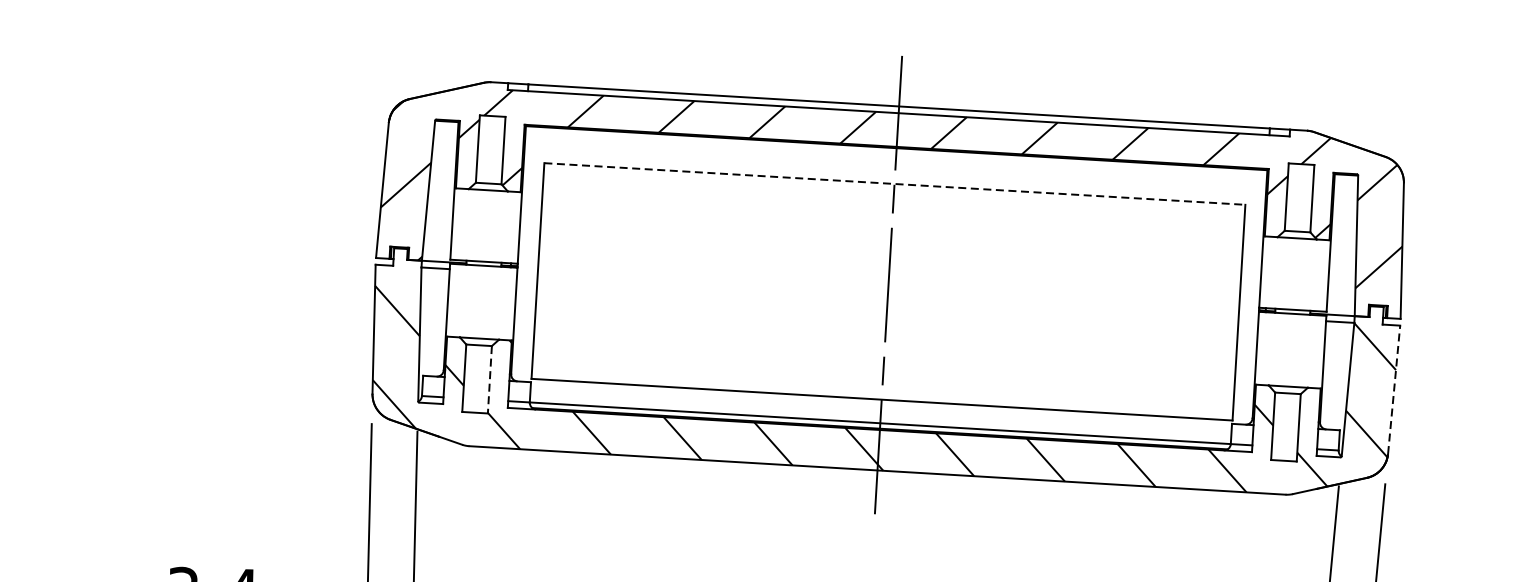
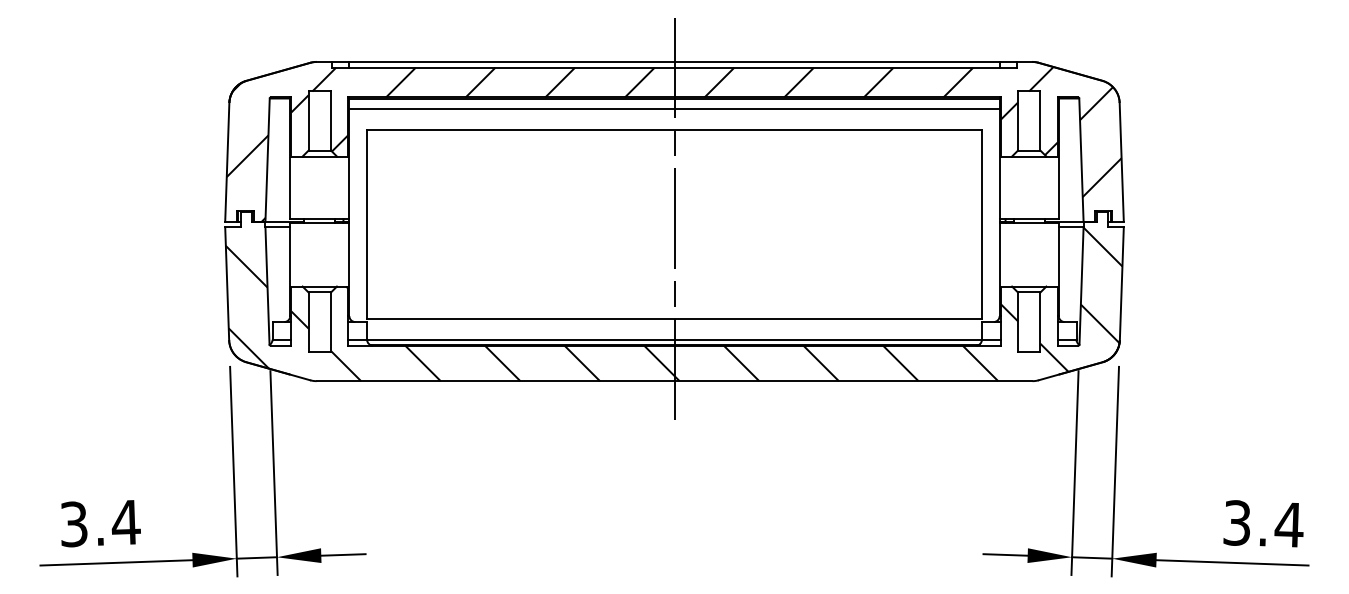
line: (895, 160) -> (674, 109), added
line: (895, 183) -> (675, 129), dashed -> solid
line: (490, 380) -> (331, 322), dashed -> solid
line: (1393, 389) -> (1121, 283), dashed -> solid

